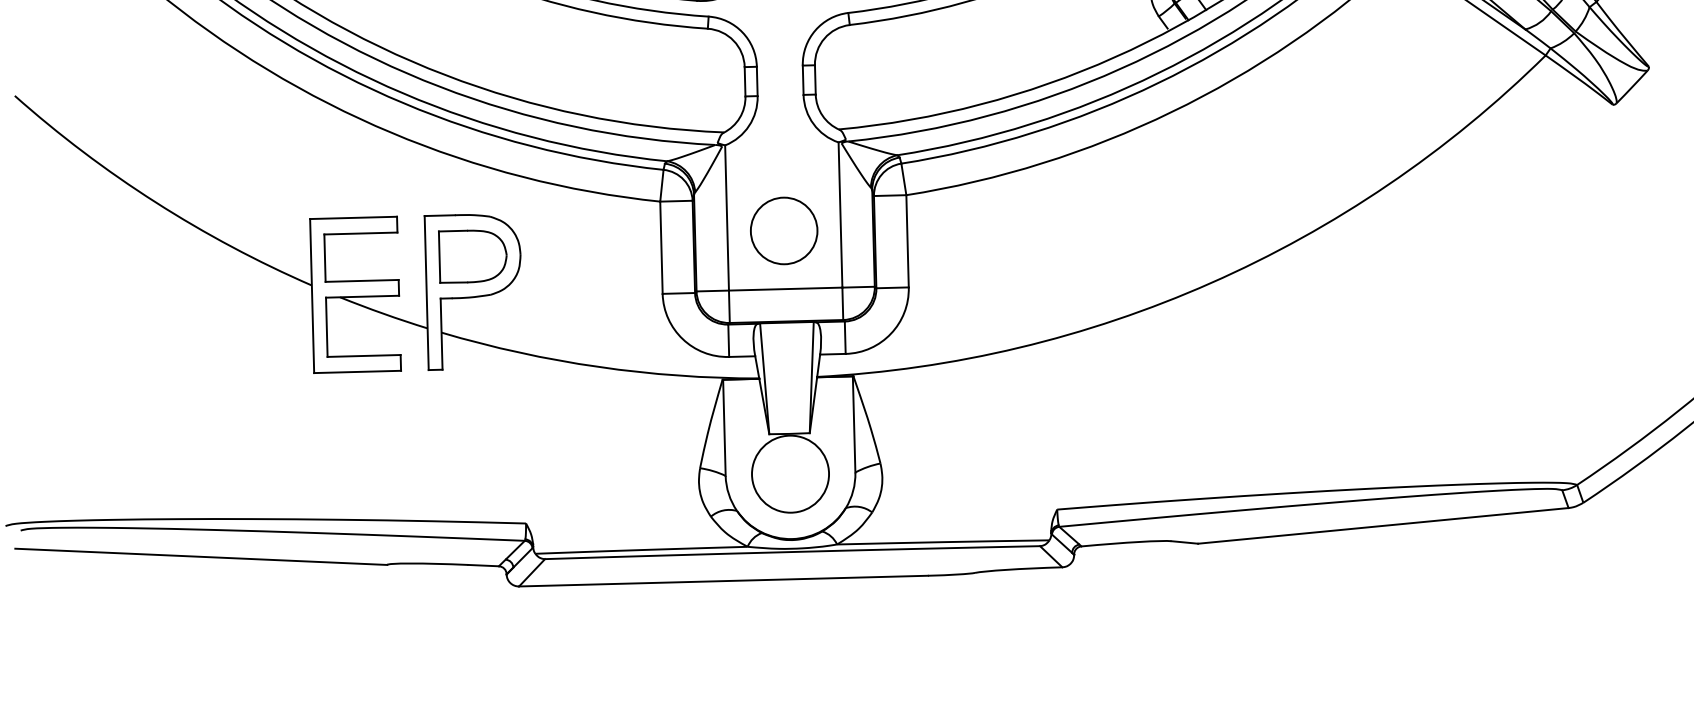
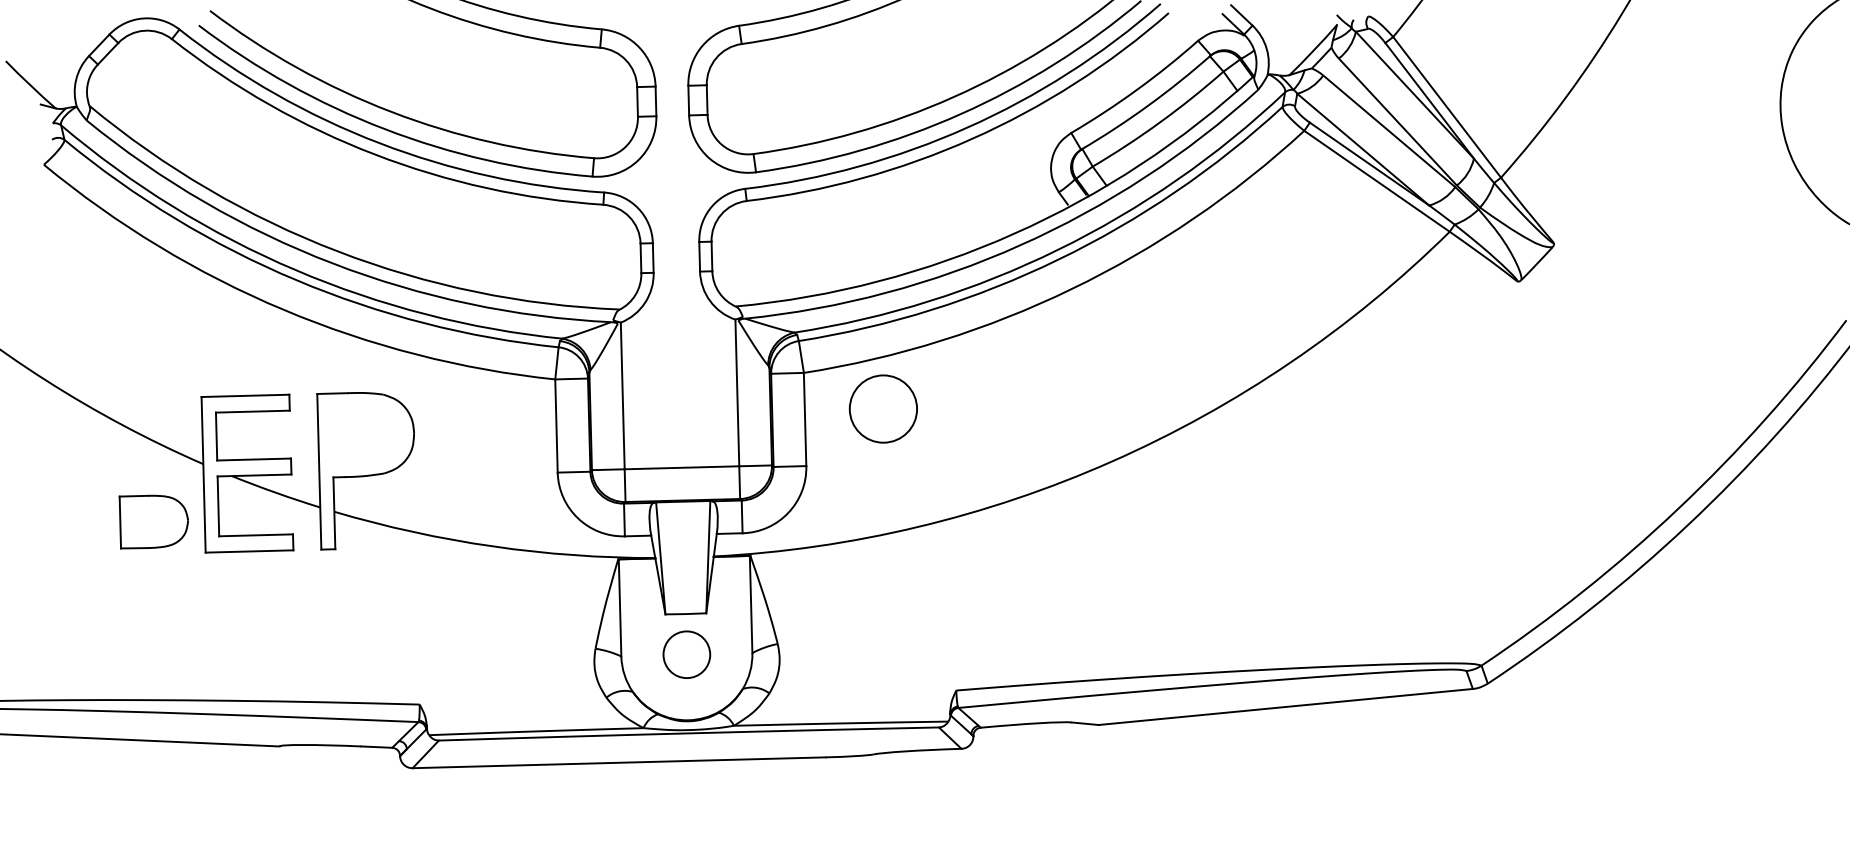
circle: (783, 230) -> (882, 408), moved
part: (472, 256) -> (153, 521), moved
circle: (790, 473) -> (686, 654), size x0.6

